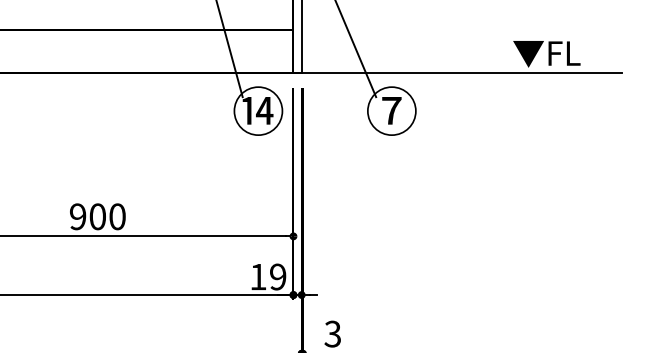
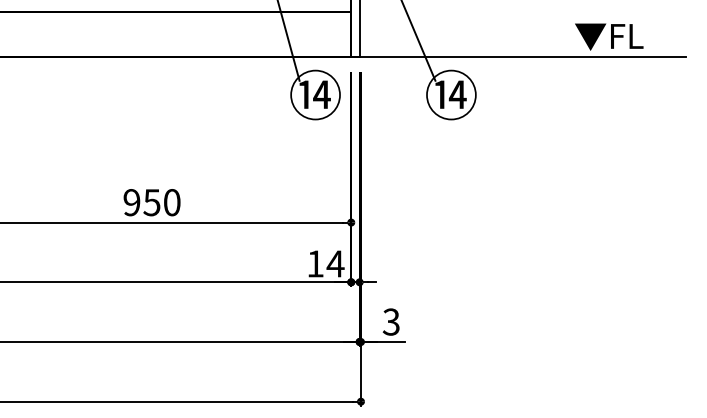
text: (390, 110) -> (450, 94), ⑦ -> ⑭
text: (97, 216) -> (151, 202), 900 -> 950
text: (277, 276) -> (335, 263), 19 -> 14

